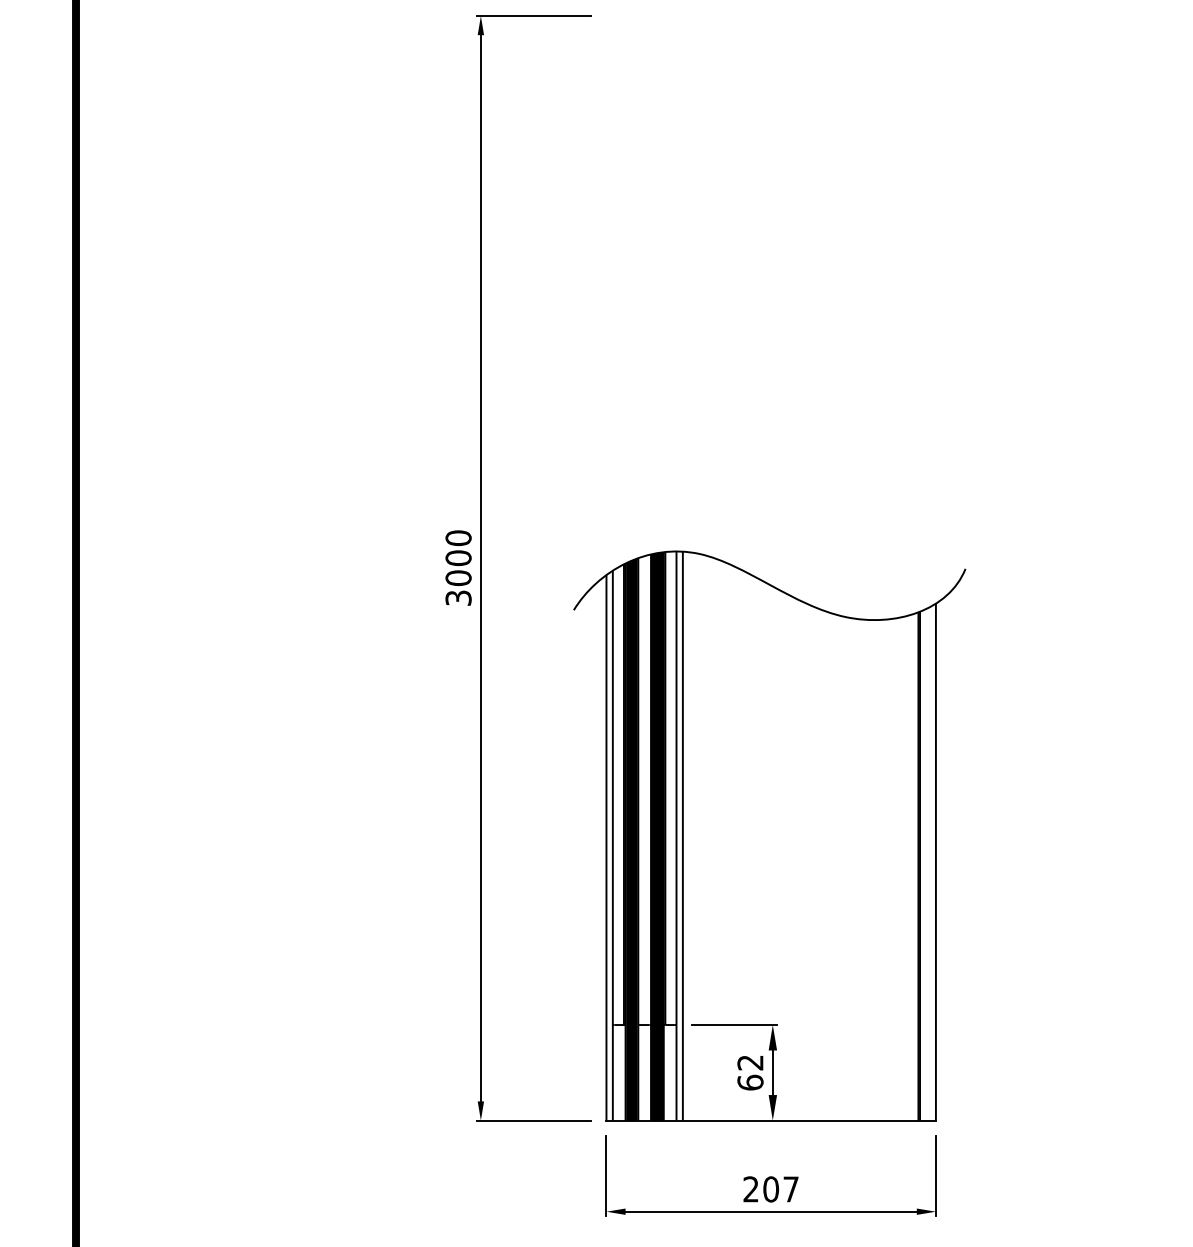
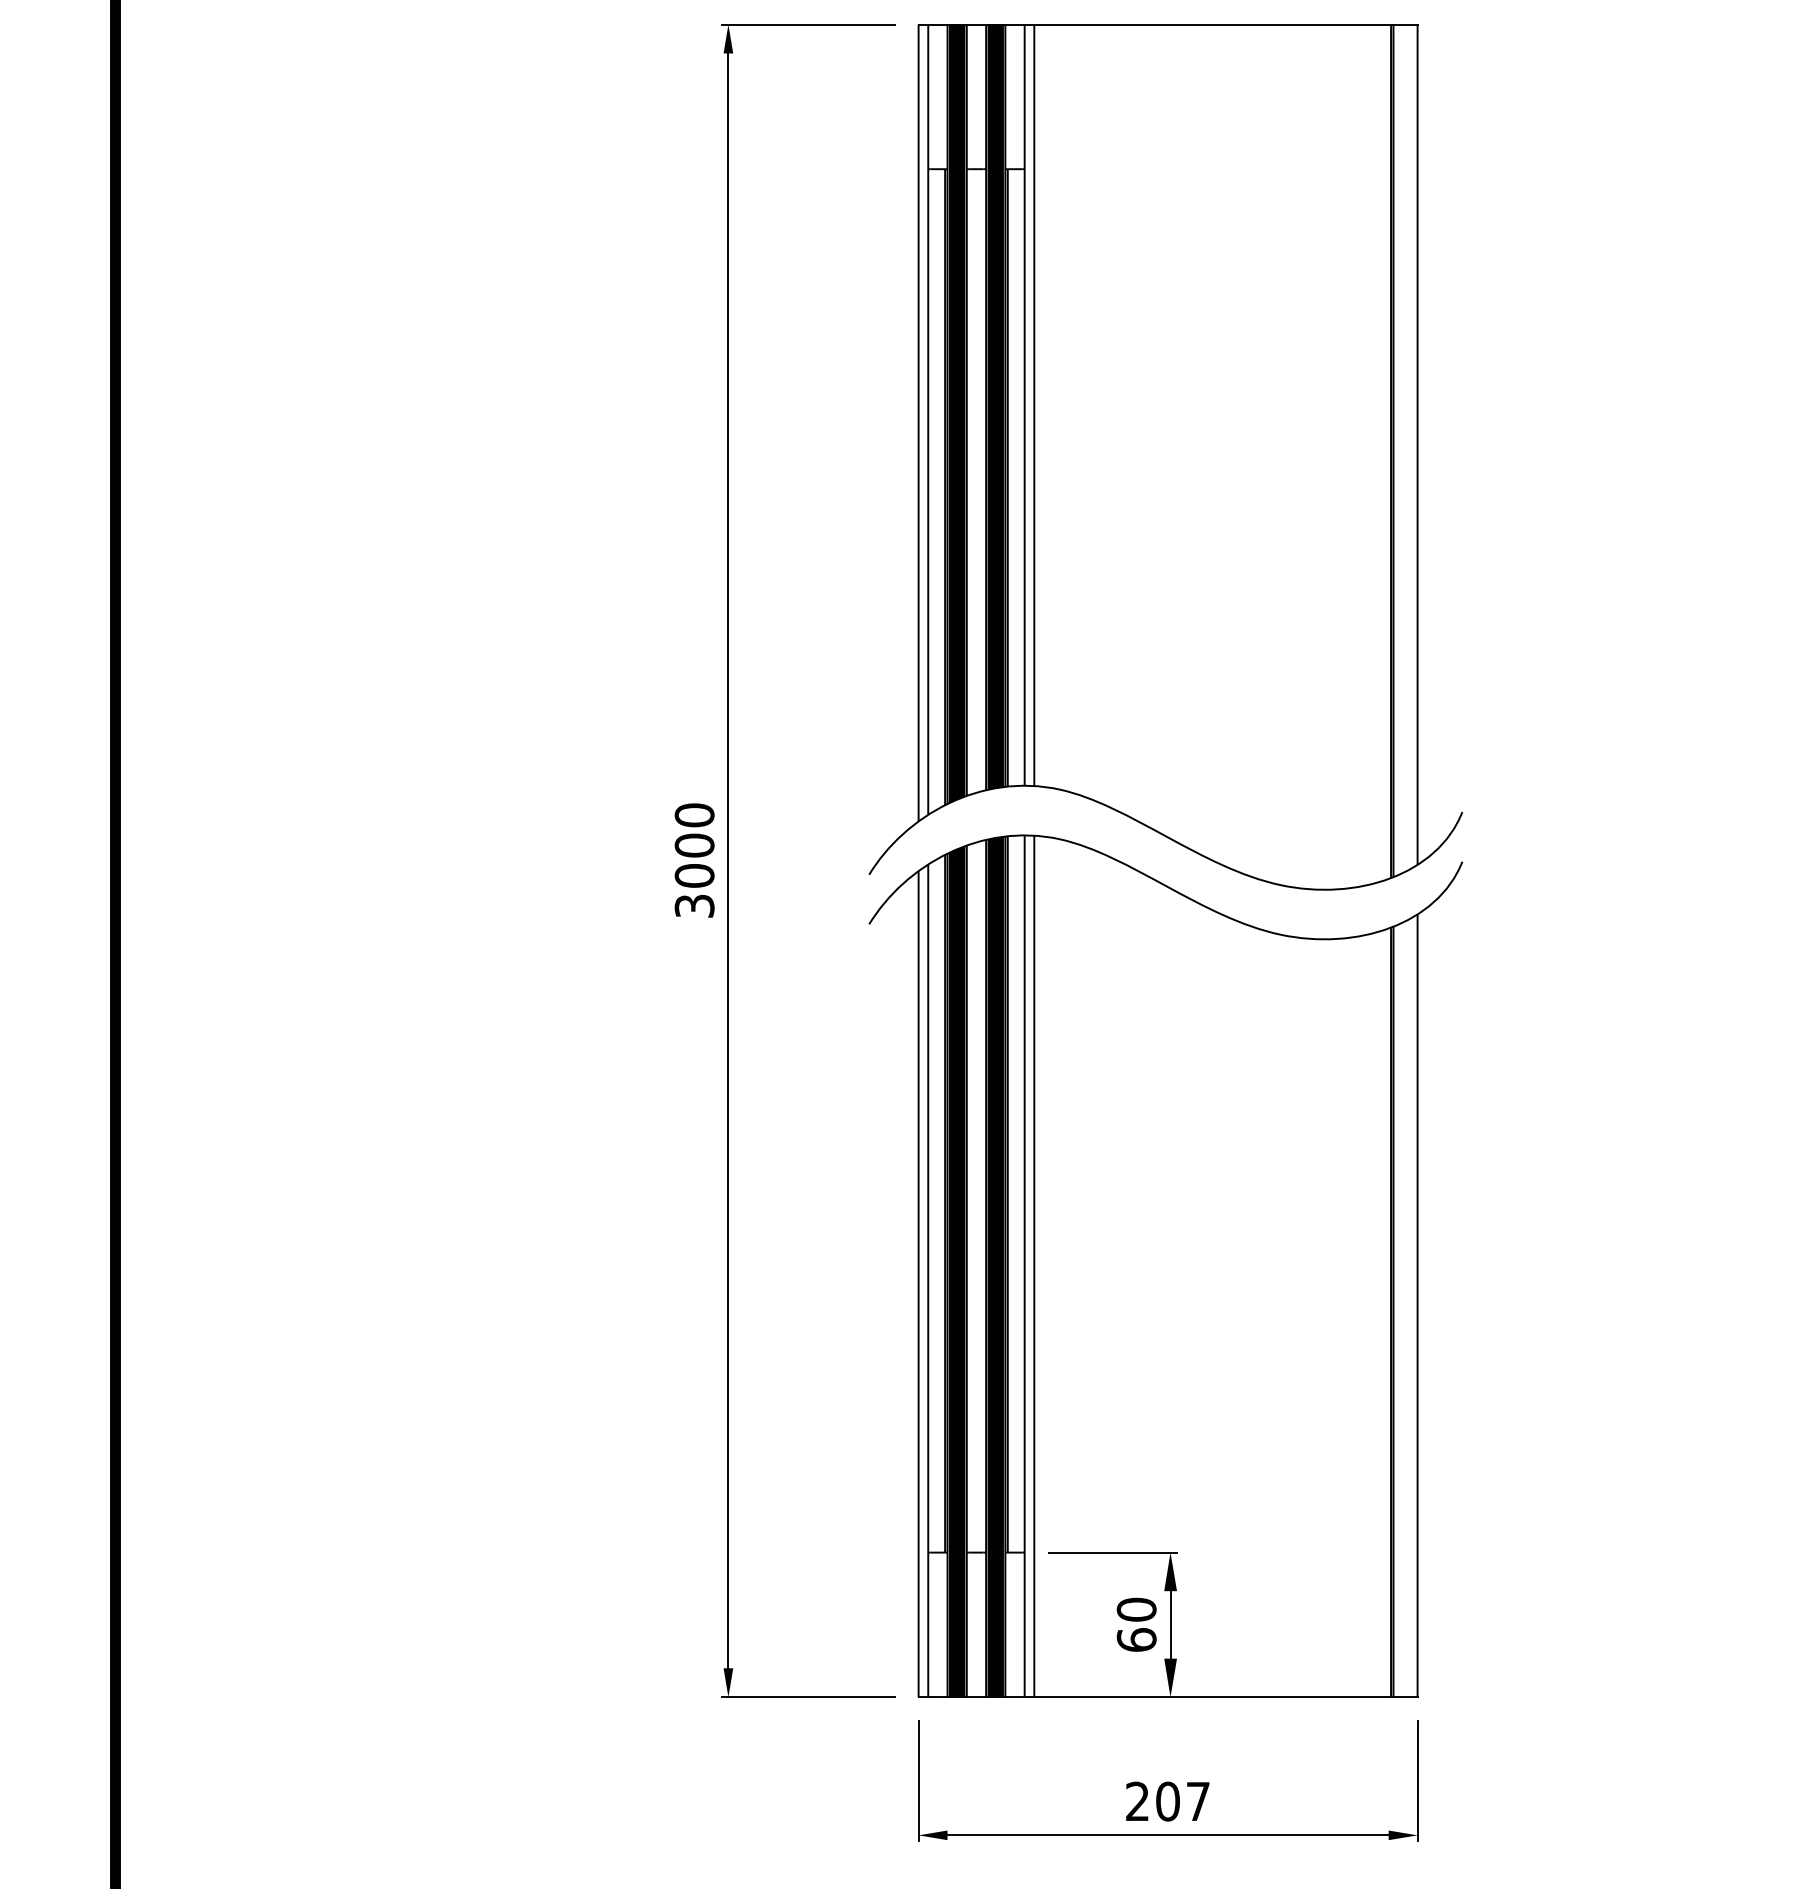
part: (769, 301) -> (1165, 456), added
text: (750, 1062) -> (1136, 1609), 62 -> 60

